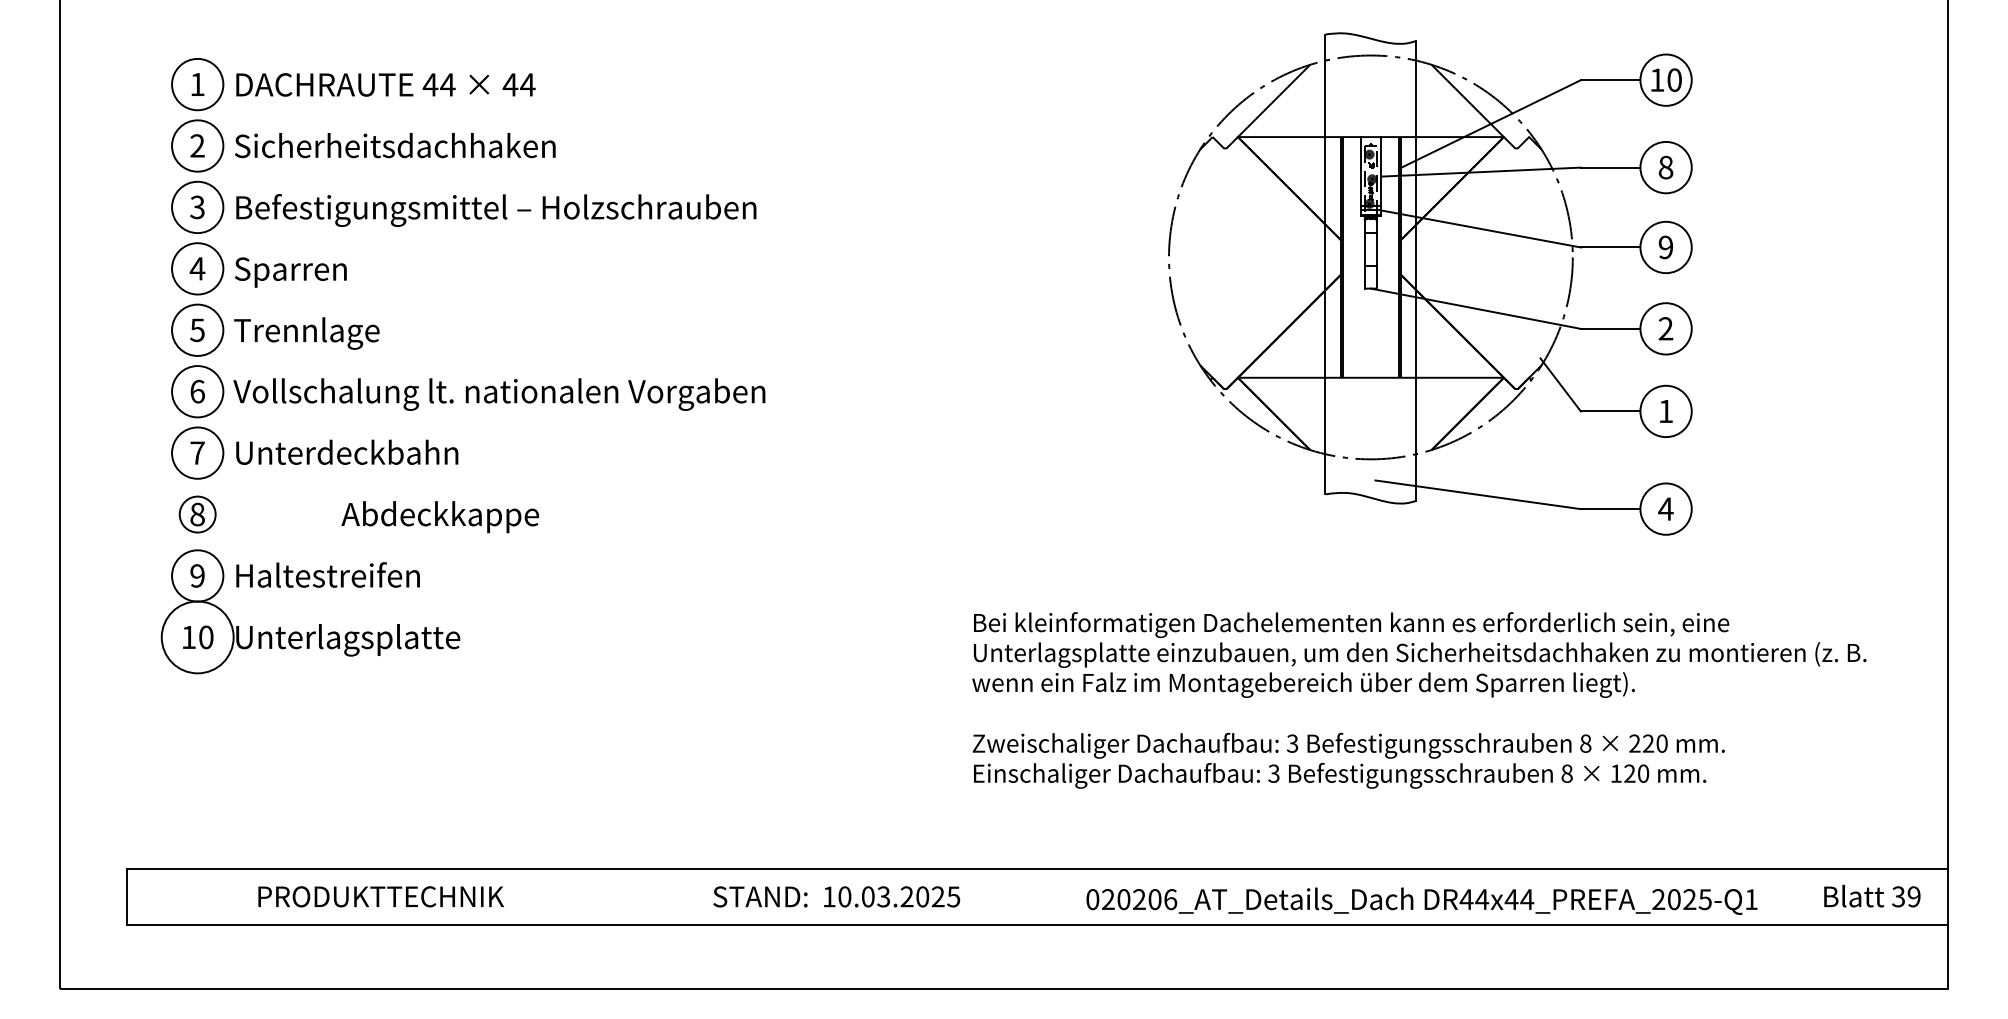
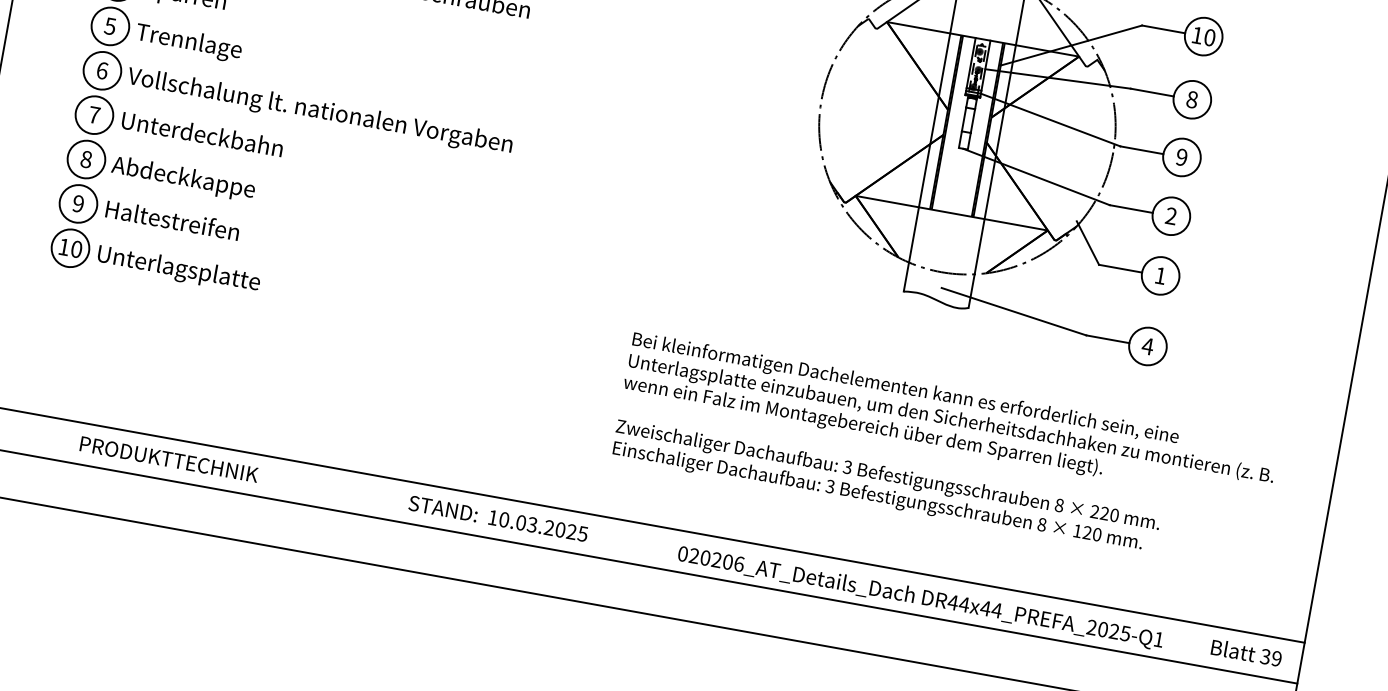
circle: (197, 514) -> (86, 159), size x1.43
text: (439, 517) -> (182, 179), moved
circle: (197, 637) -> (70, 248), size x0.71

